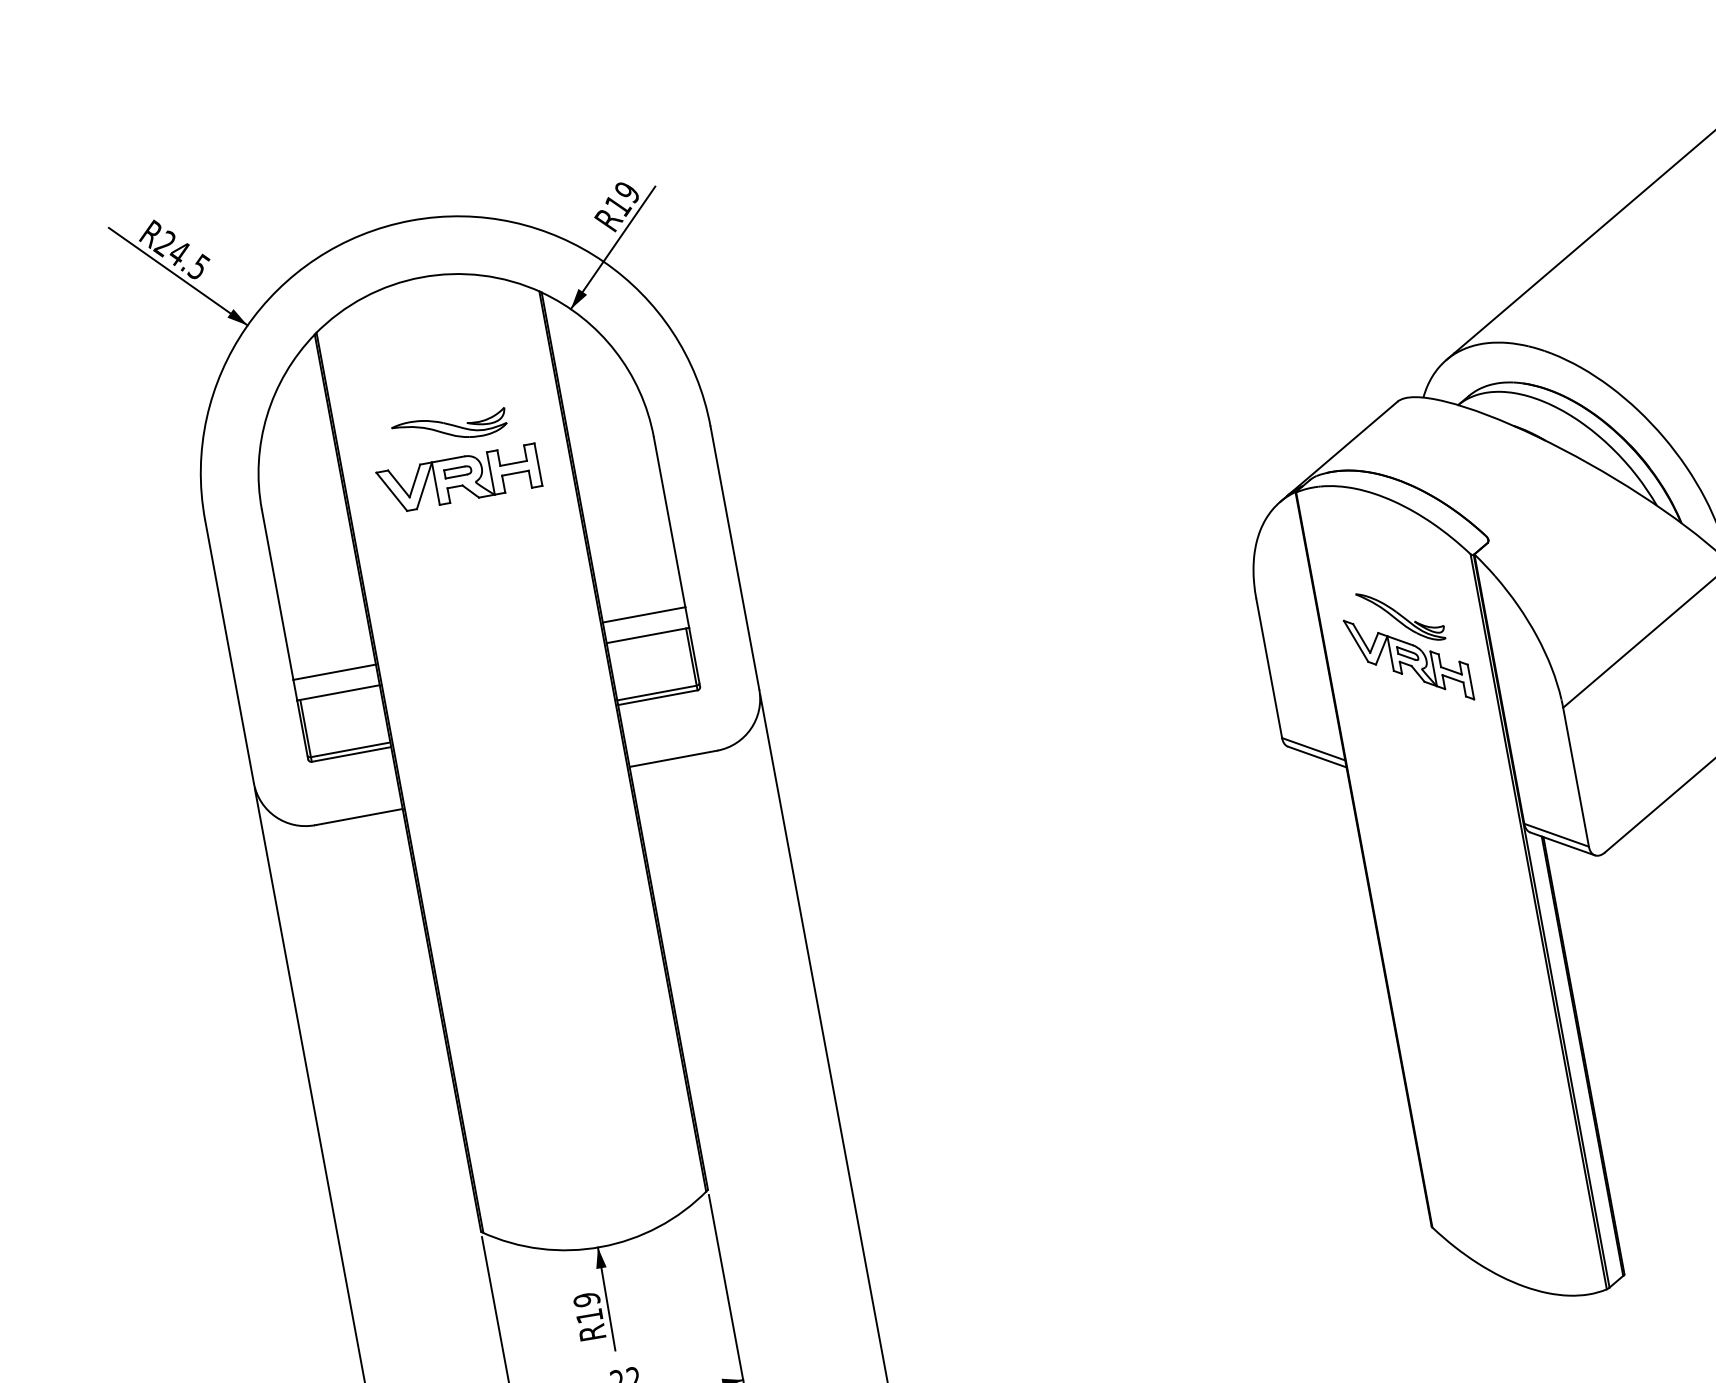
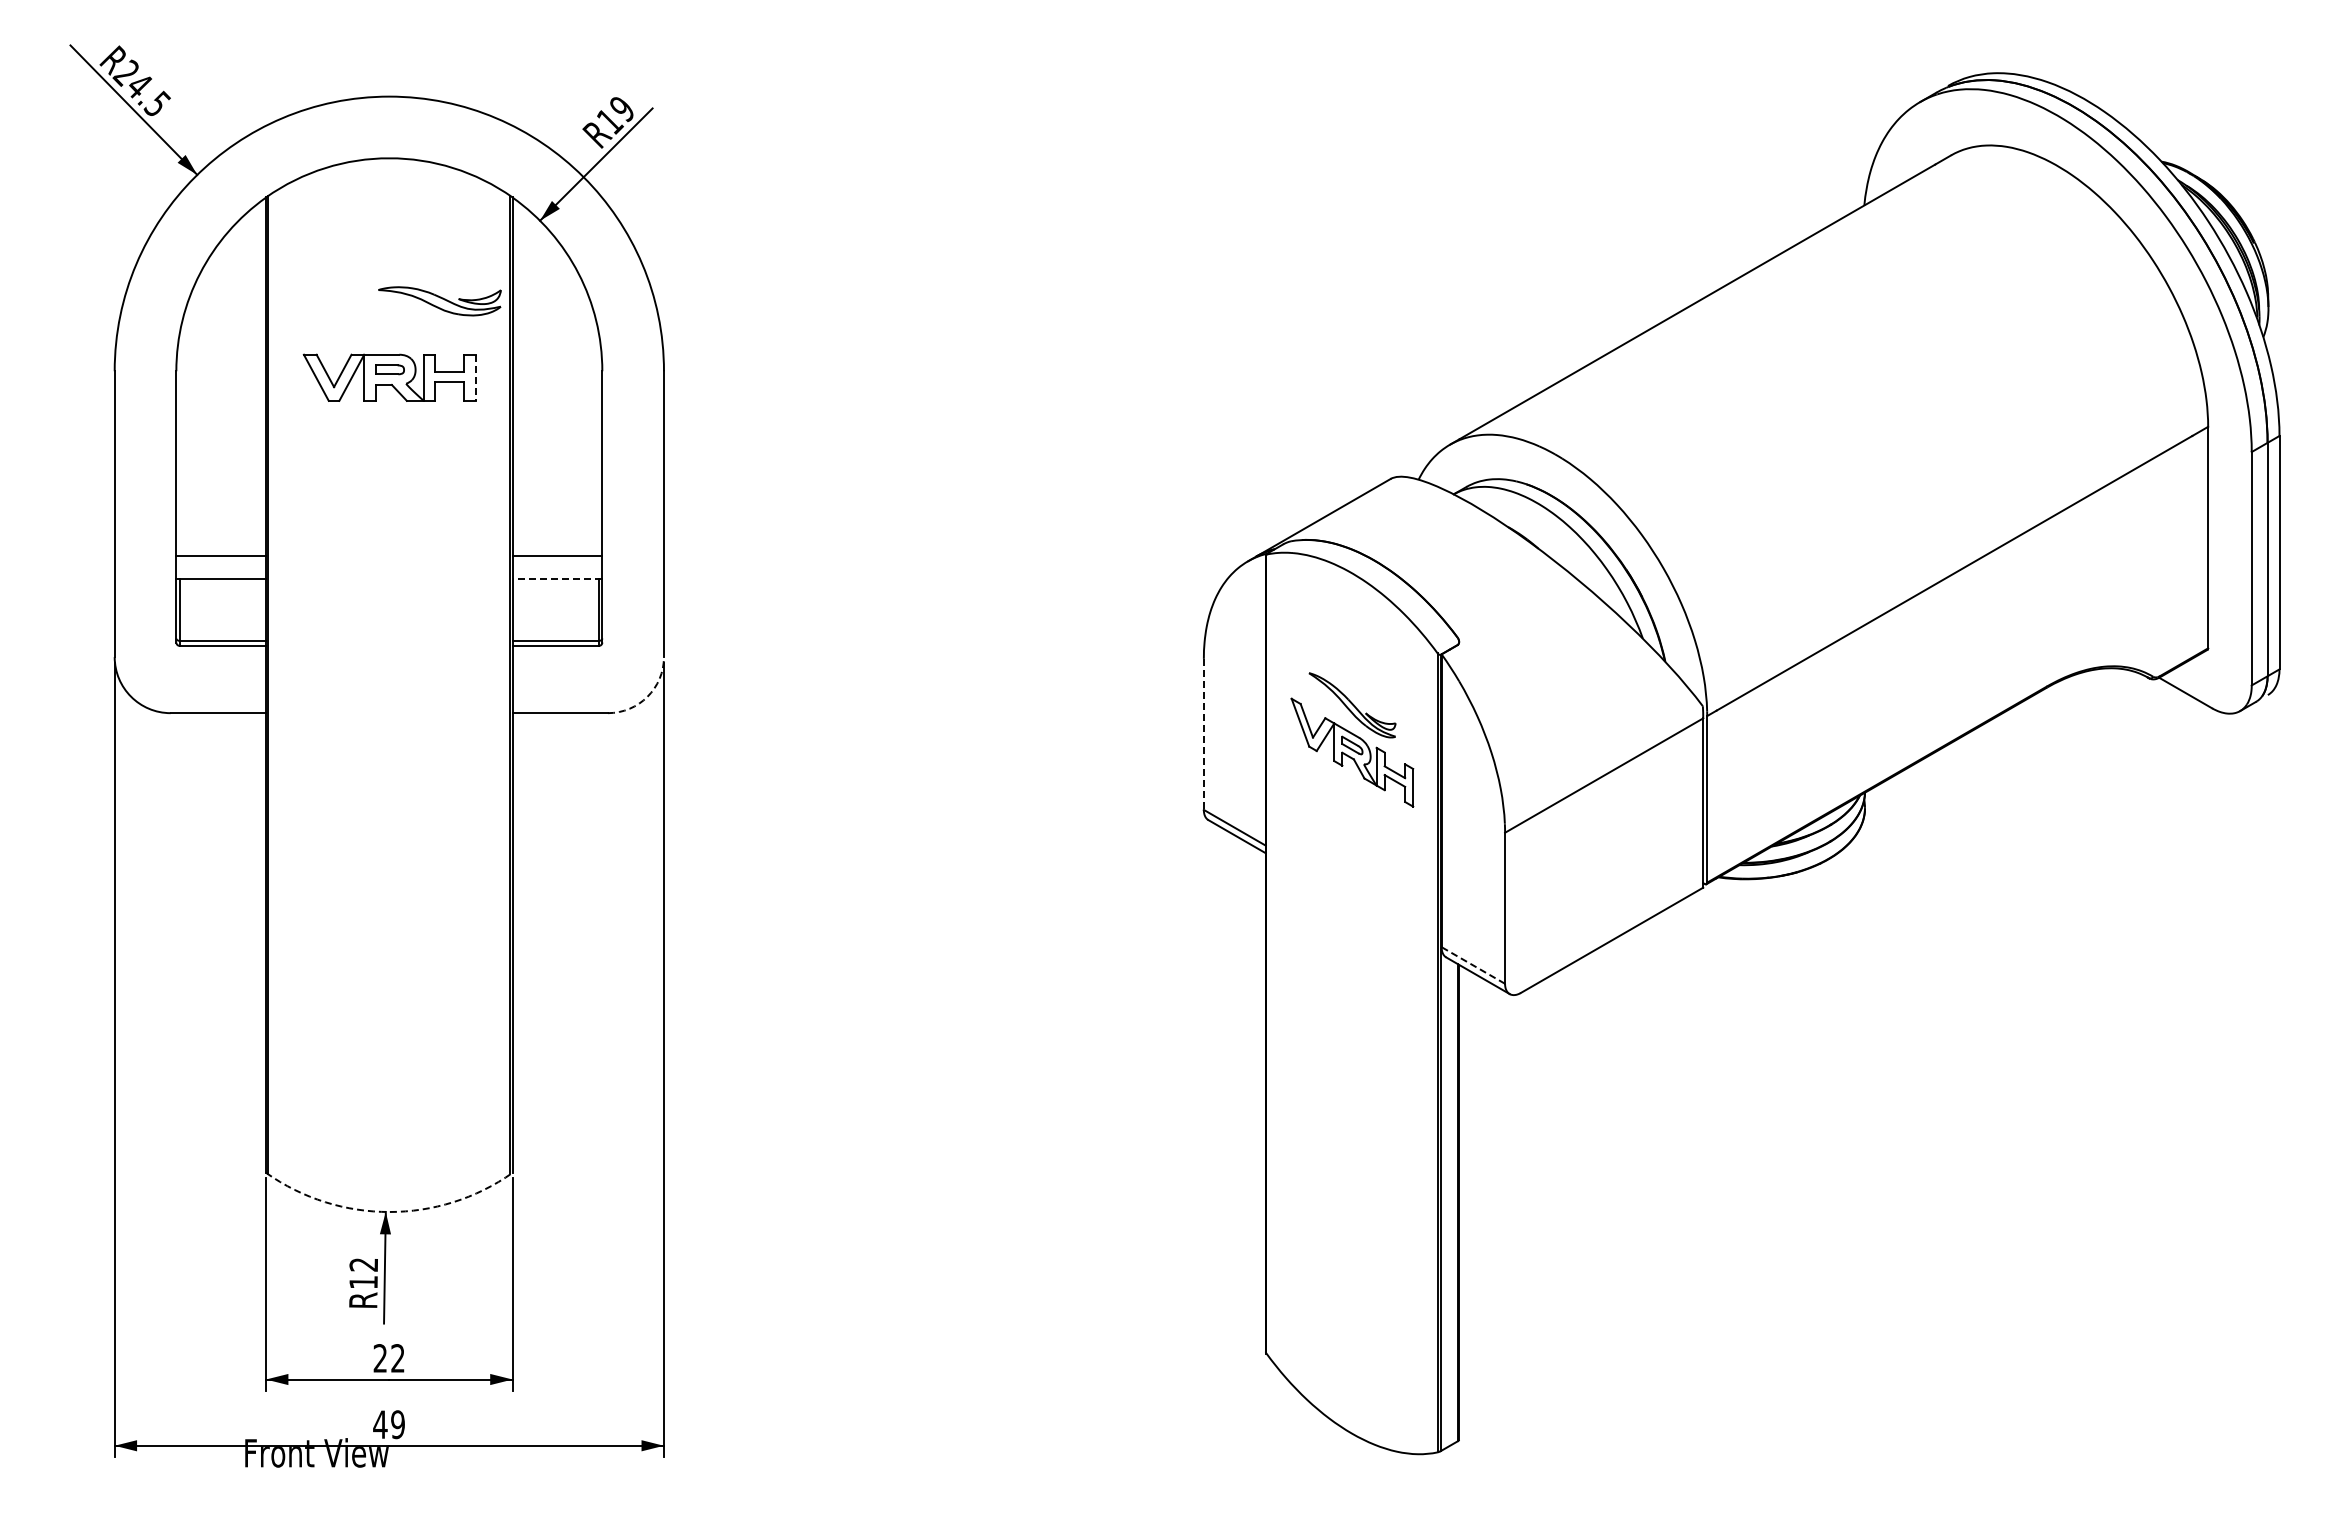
part: (449, 428) -> (439, 301), moved
line: (538, 465) -> (475, 378), solid -> dashed
line: (647, 635) -> (557, 578), solid -> dashed
line: (1268, 668) -> (1203, 734), solid -> dashed
arc: (750, 728) -> (647, 696), solid -> dashed
line: (1556, 835) -> (1473, 965), solid -> dashed
arc: (601, 1247) -> (389, 1212), solid -> dashed
text: (586, 1299) -> (363, 1264), R19 -> R12

